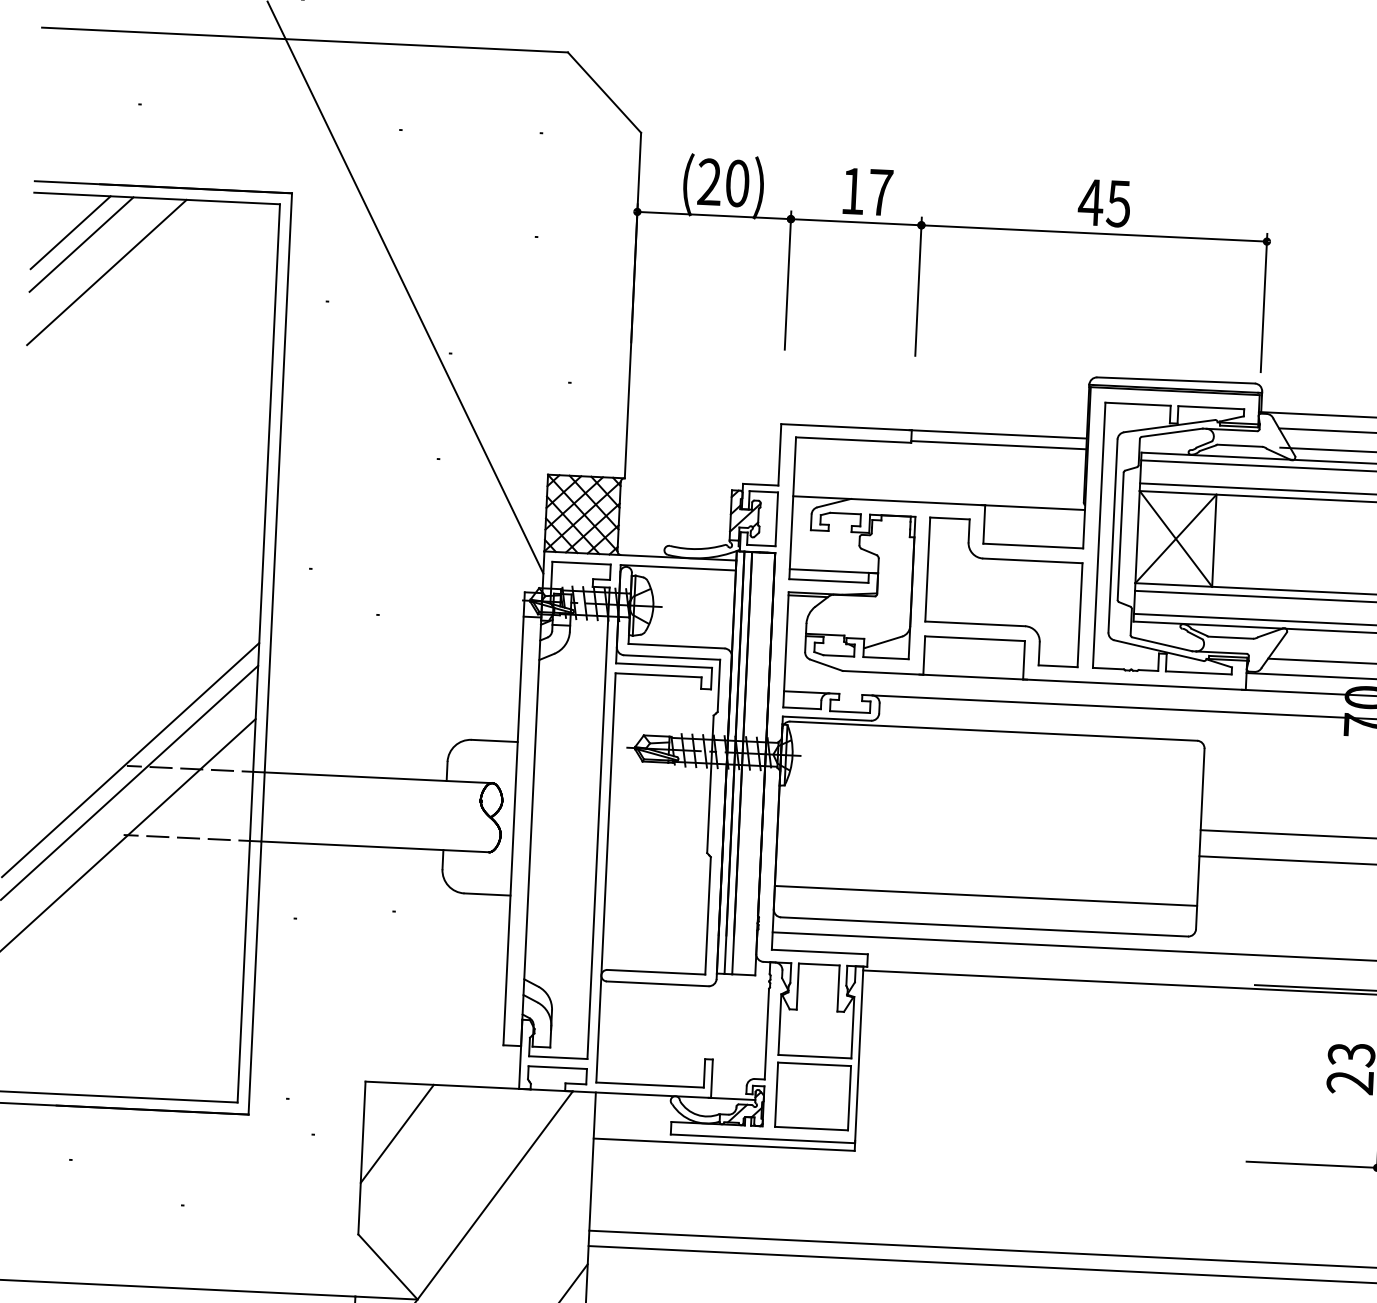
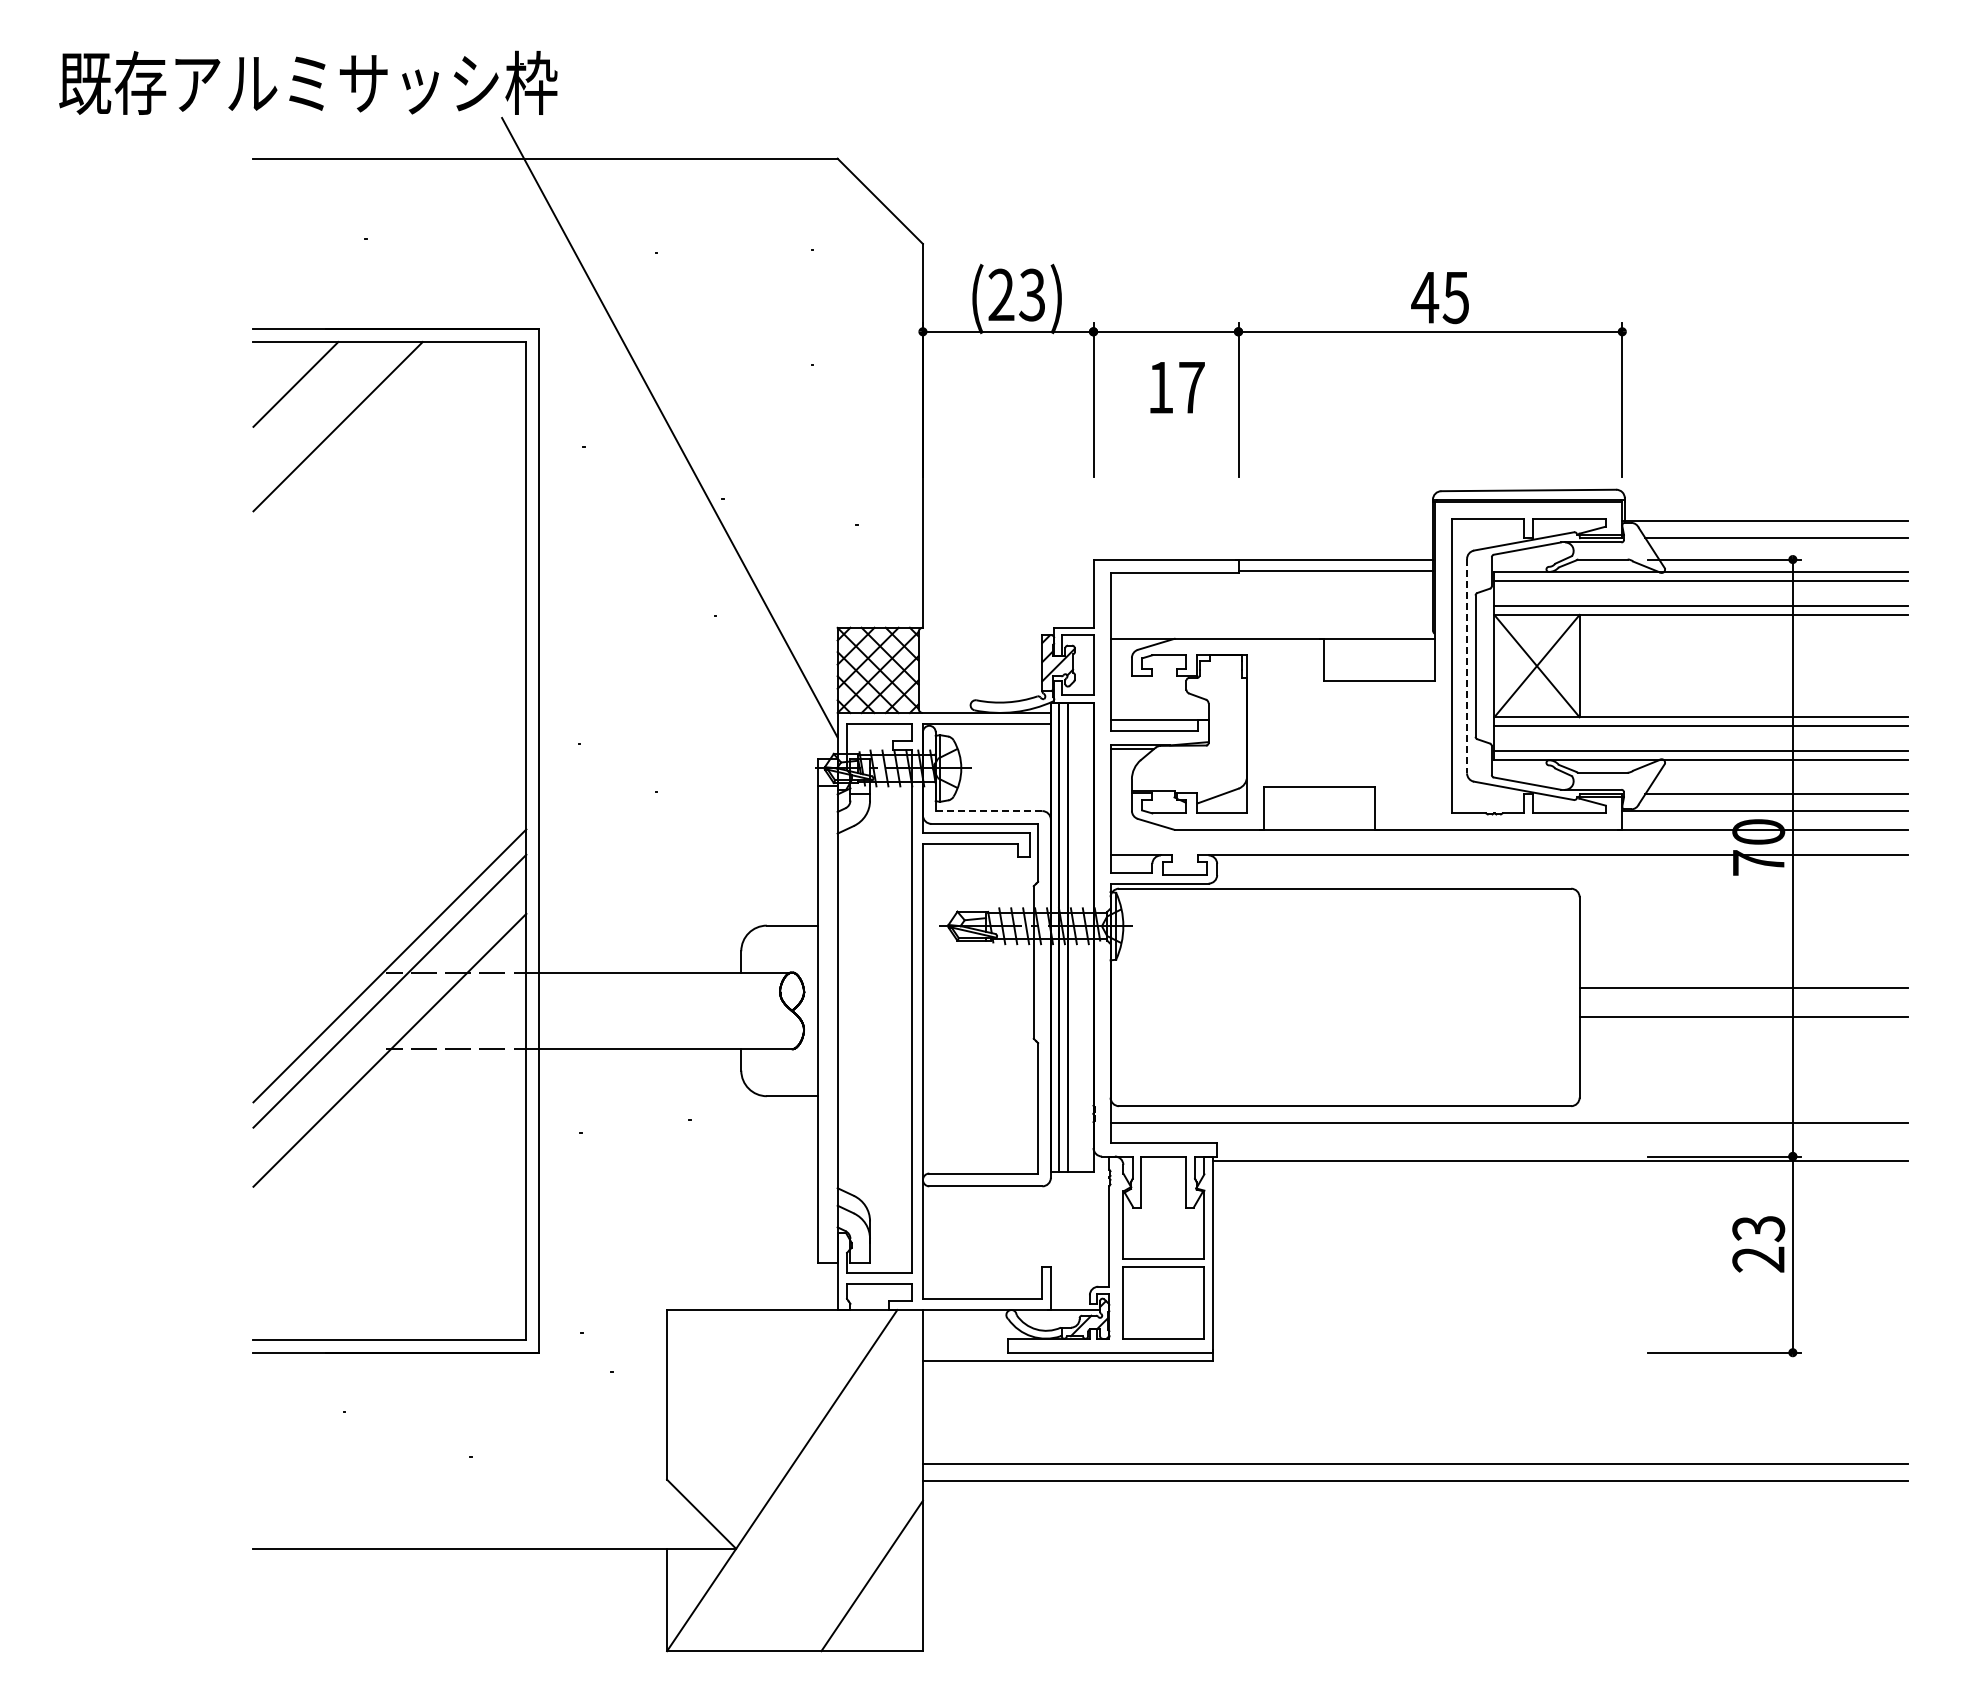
text: (737, 182) -> (1032, 294), (20) -> (23)
text: (867, 191) -> (1177, 387), moved
line: (81, 244) -> (308, 397), removed
line: (1113, 536) -> (1467, 666), solid -> dashed
part: (1004, 591) -> (1349, 733), removed
line: (676, 646) -> (988, 811), solid -> dashed
line: (985, 895) -> (1344, 1071), removed
line: (397, 1134) -> (705, 1366), removed

